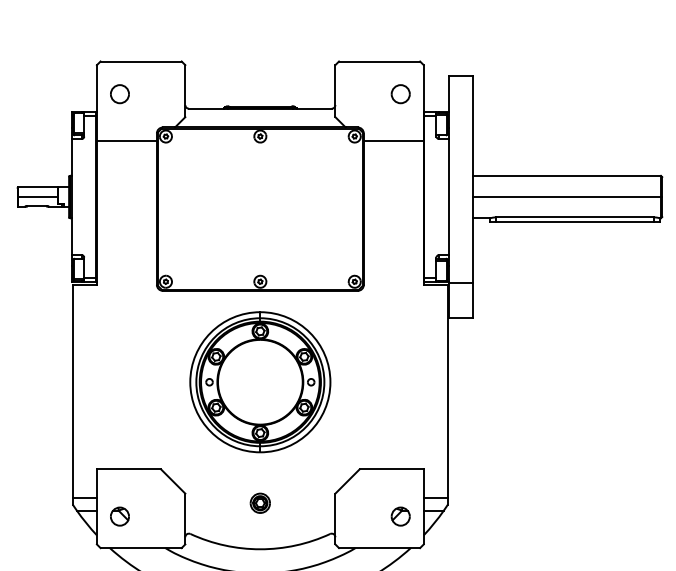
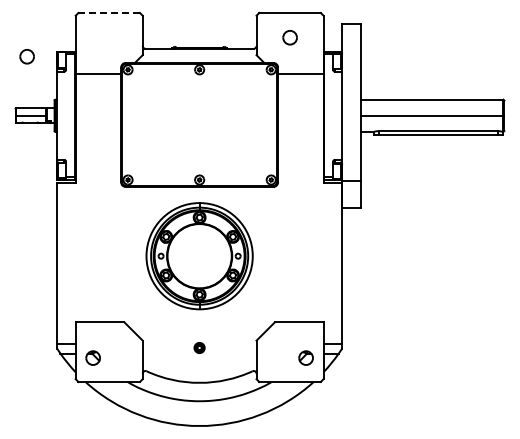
line: (141, 60) -> (109, 12), solid -> dashed
part: (119, 93) -> (26, 56), moved
part: (399, 93) -> (289, 37), moved
part: (260, 502) -> (199, 347), size x0.7

